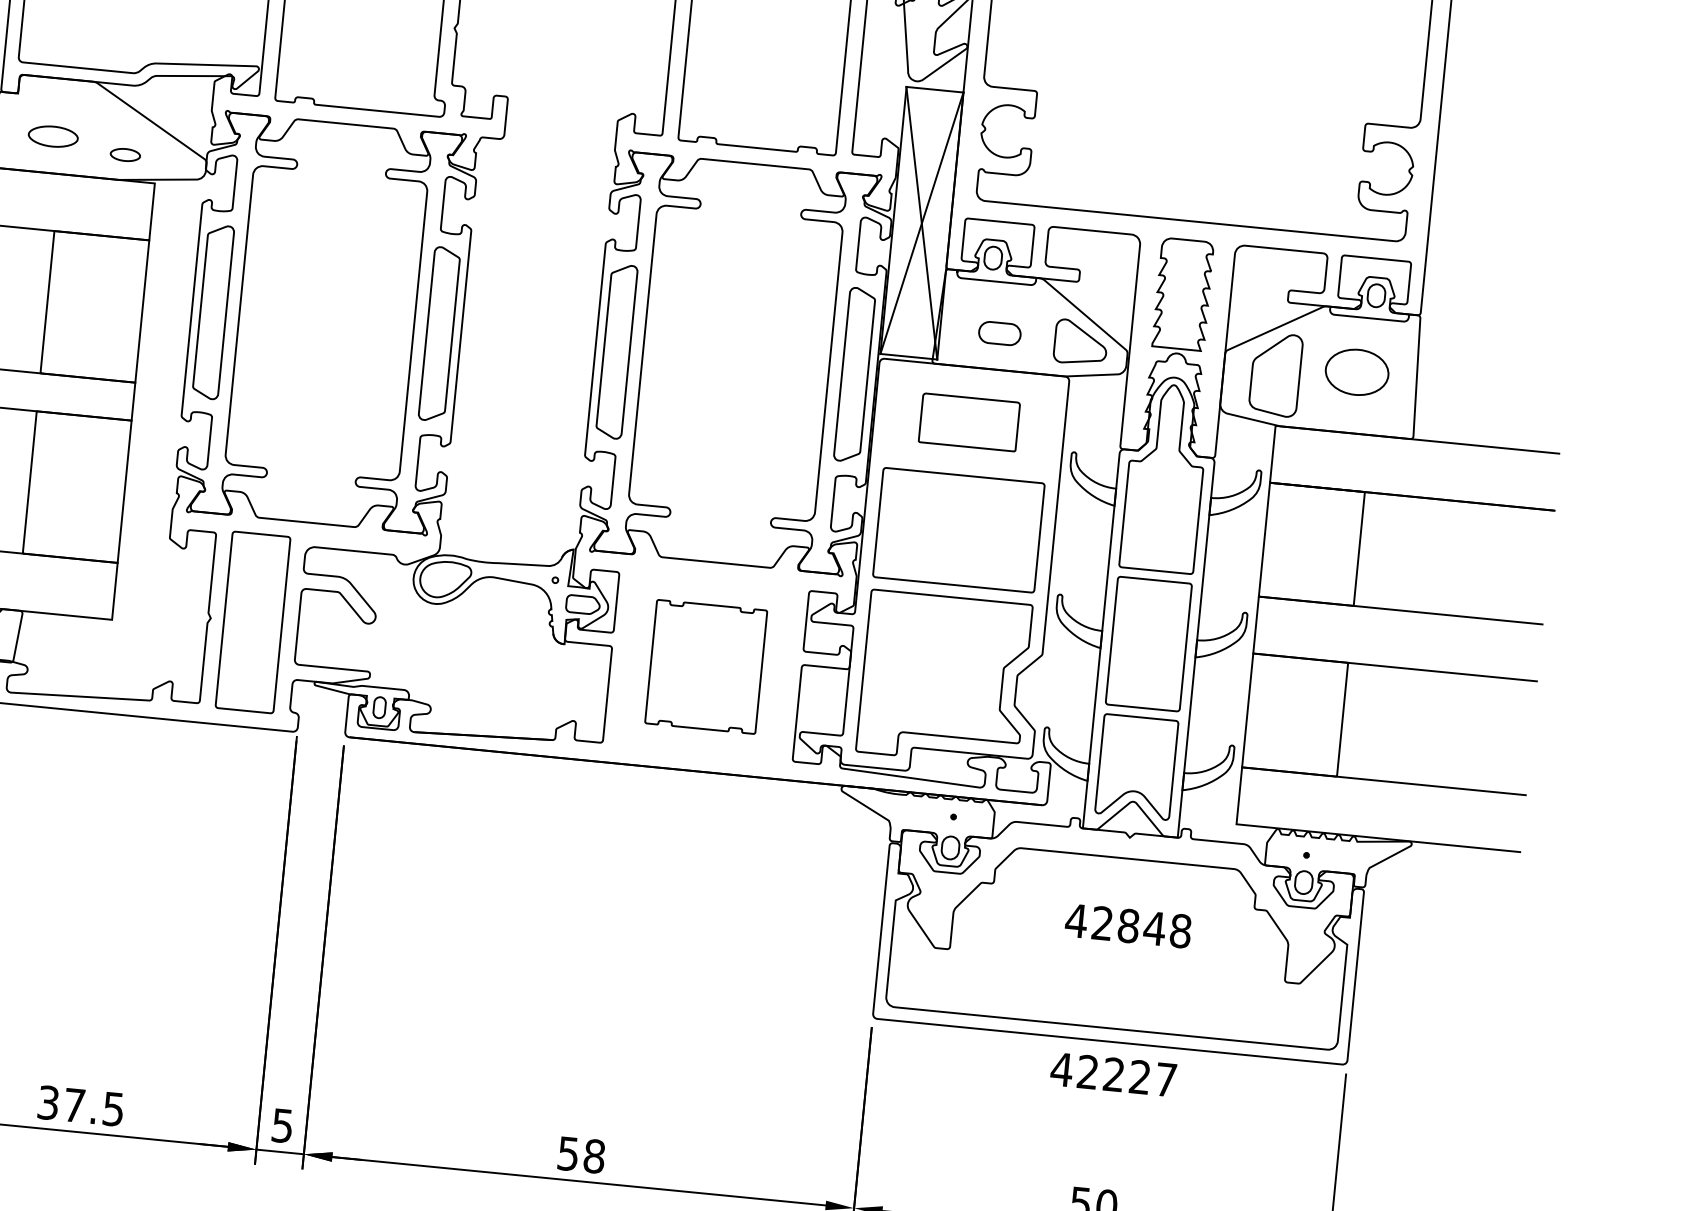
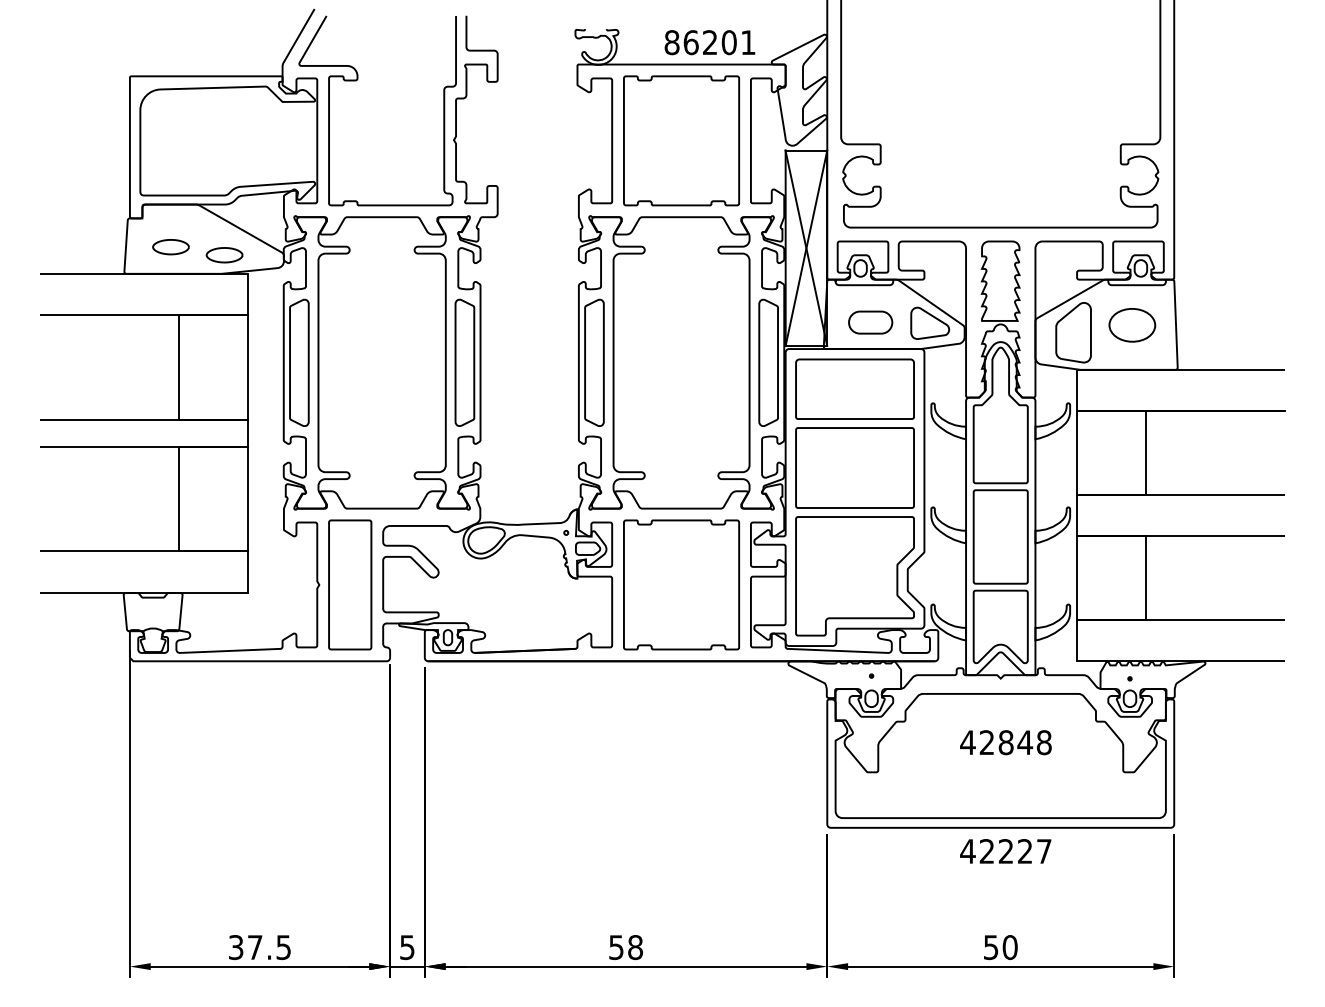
part: (125, 155) -> (224, 255), size x1.67
part: (999, 333) -> (870, 322), size x1.43
part: (968, 421) -> (854, 388), size x1.67
part: (706, 666) -> (681, 584), size x1.43

